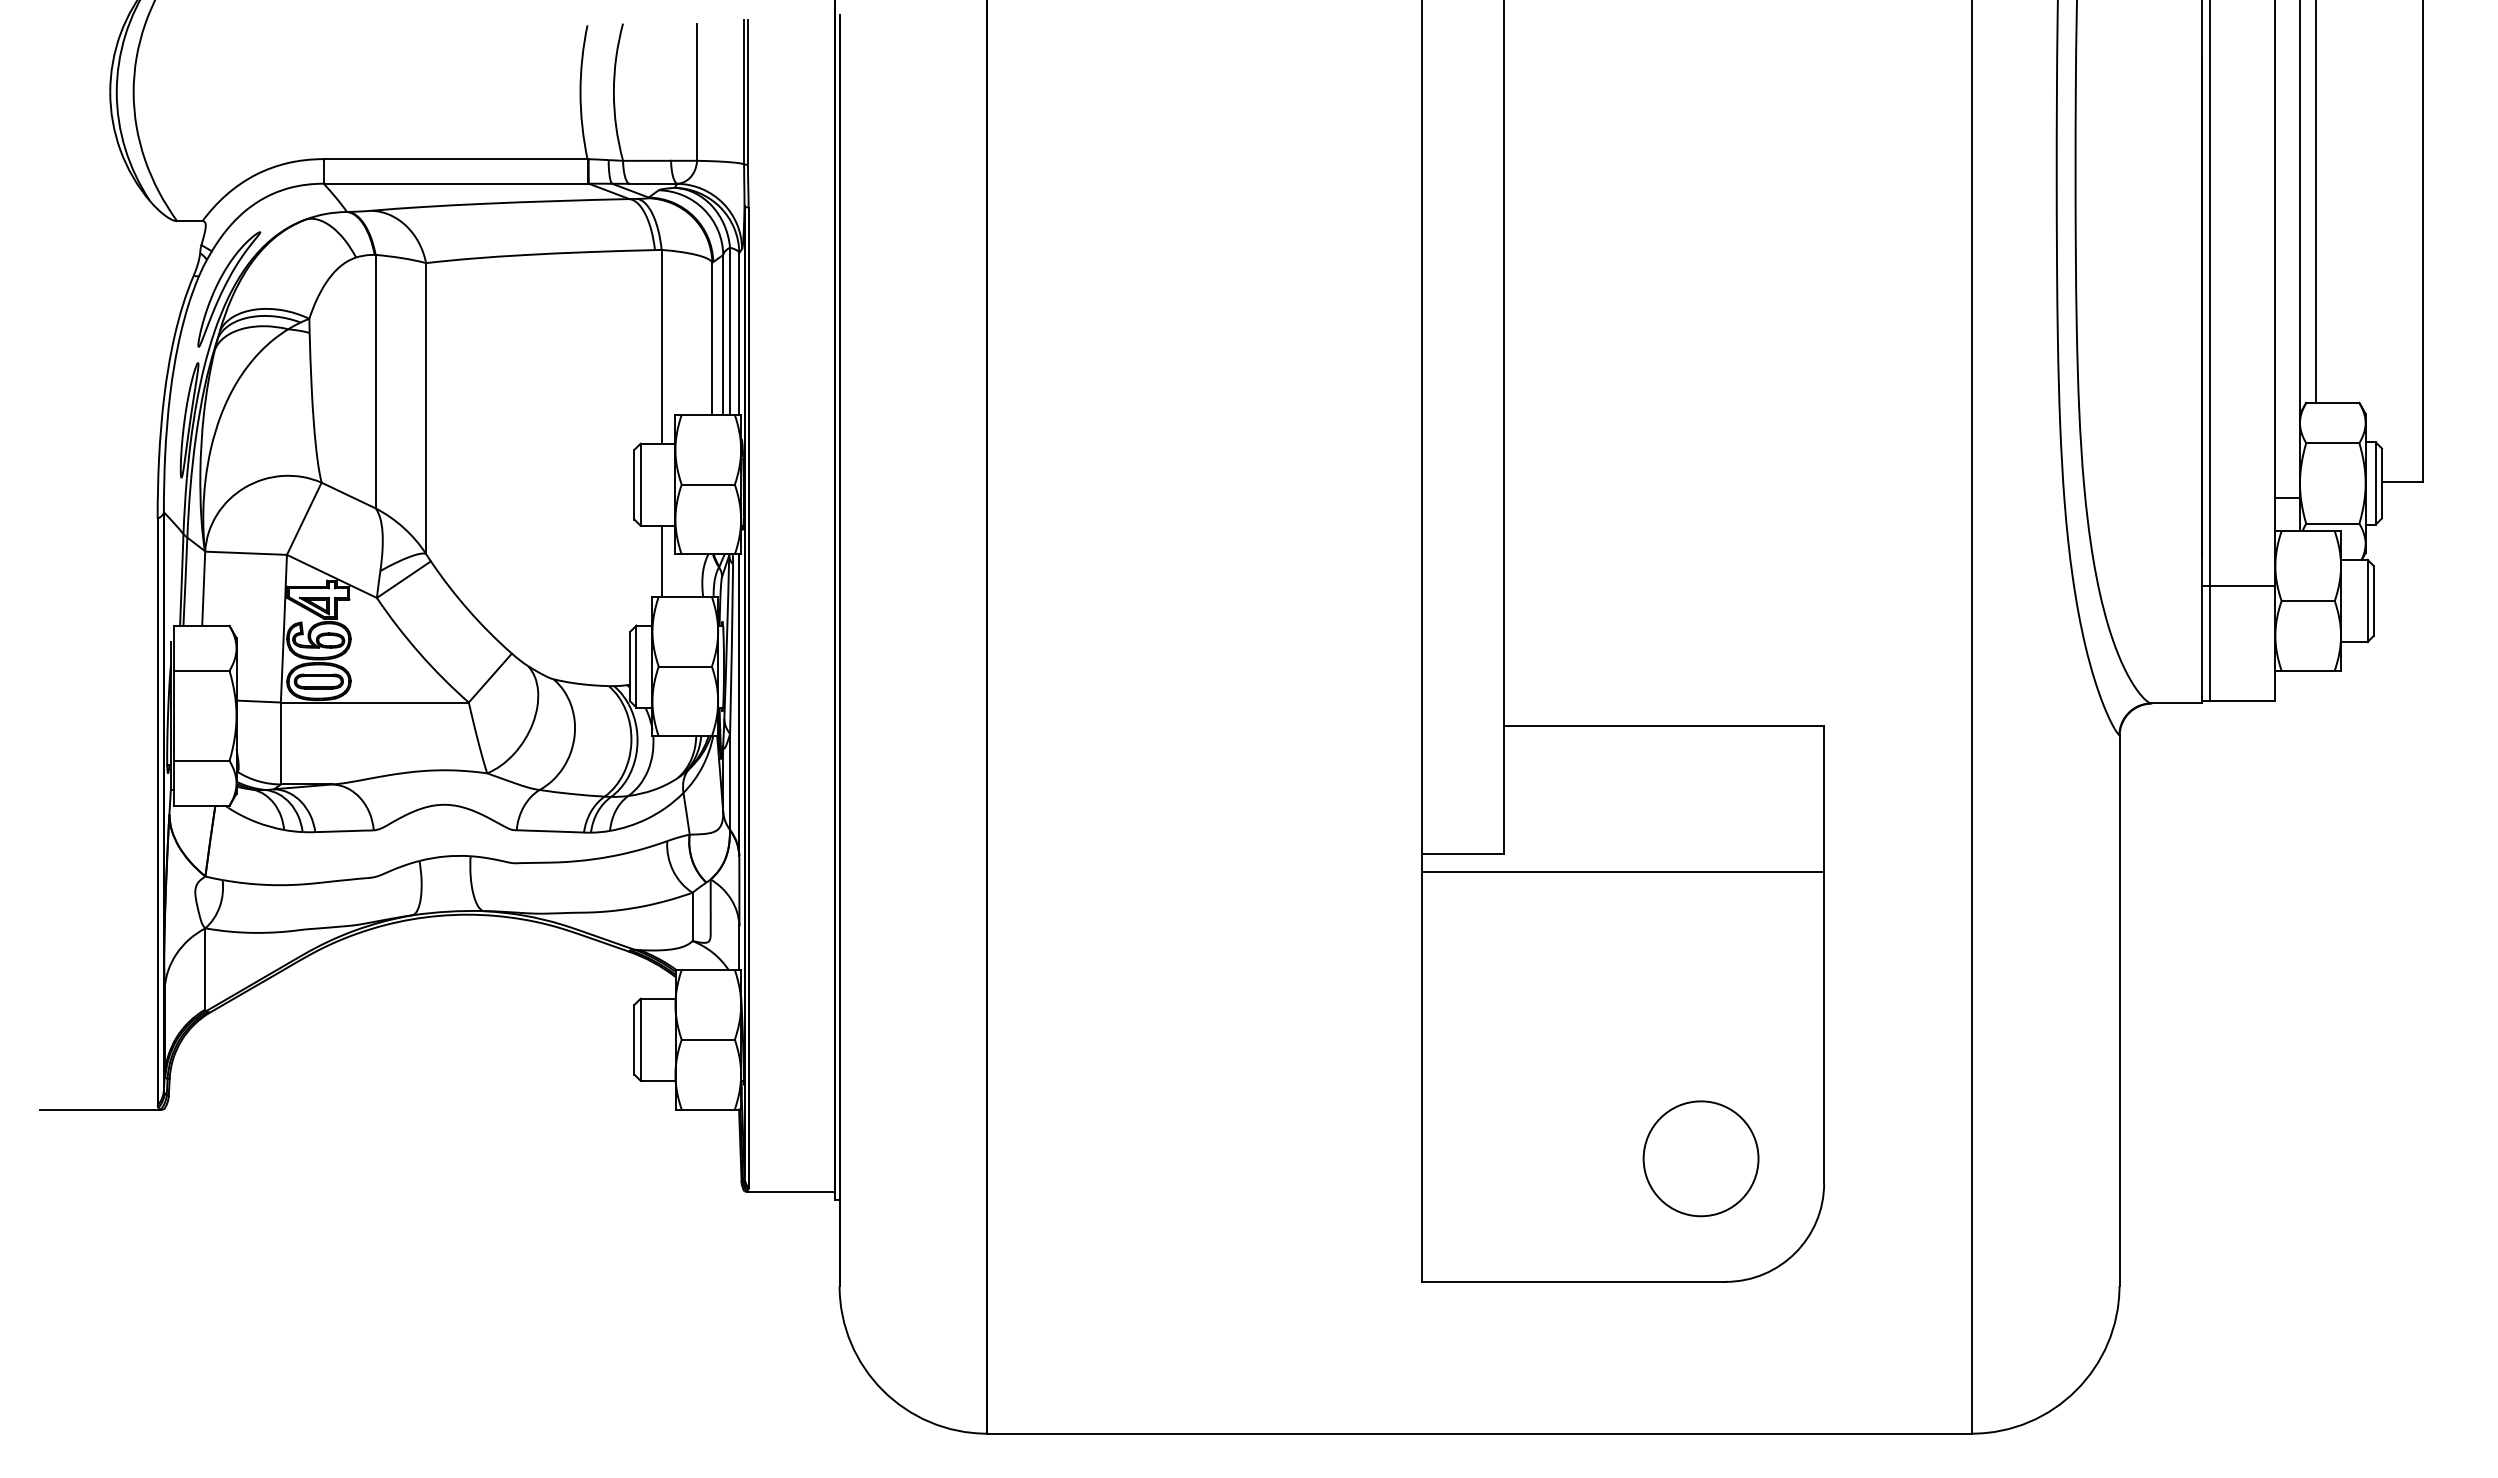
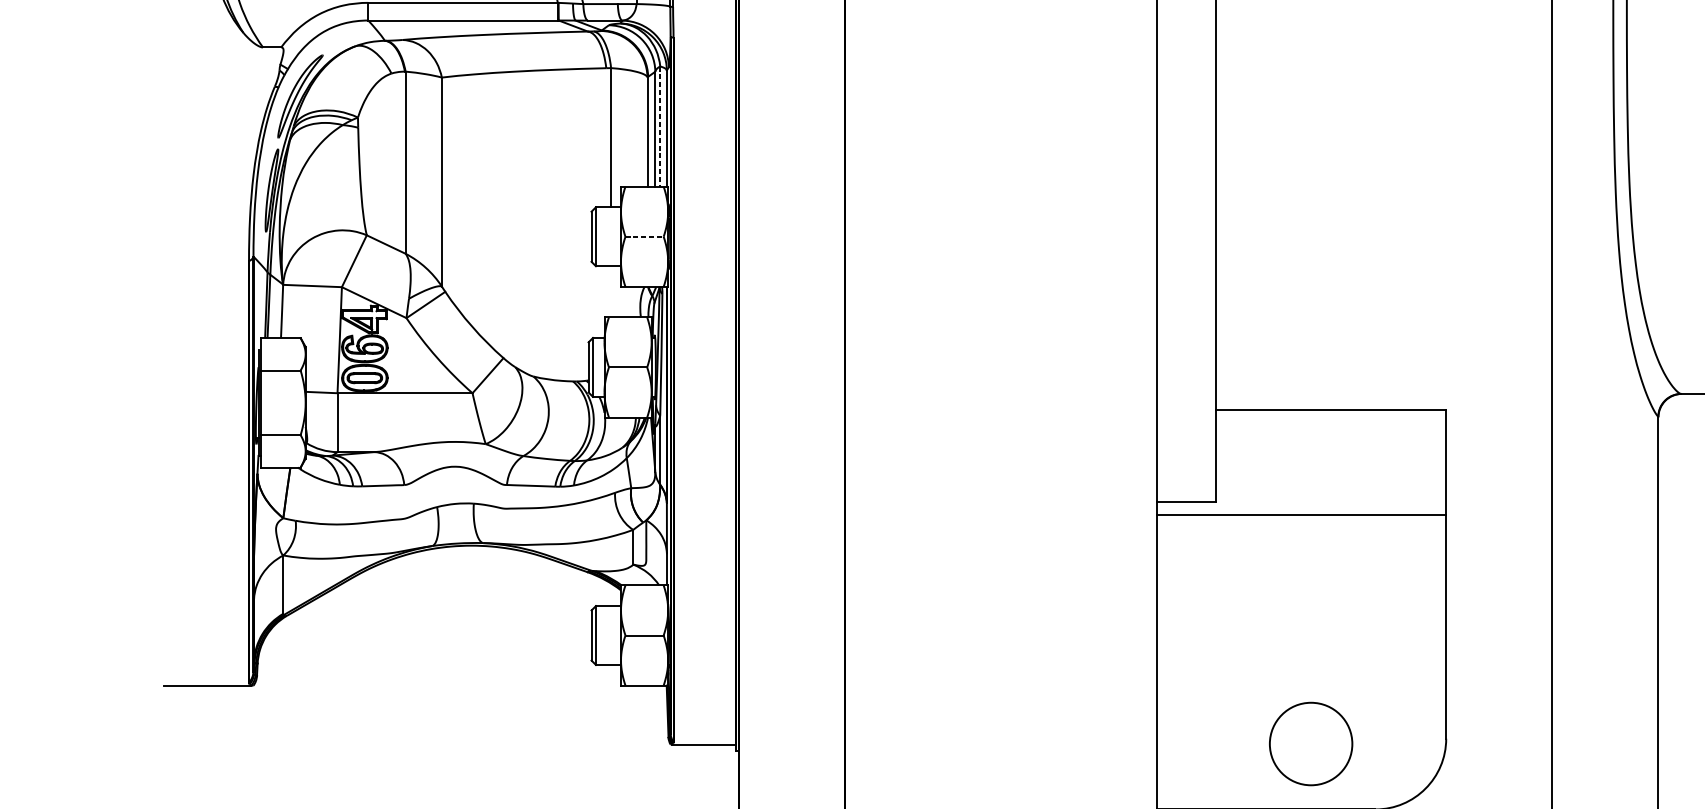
line: (730, 331) -> (660, 126), solid -> dashed
line: (708, 484) -> (644, 236), solid -> dashed
line: (661, 560) -> (610, 291), removed
circle: (1700, 1158) -> (1310, 743), moved

